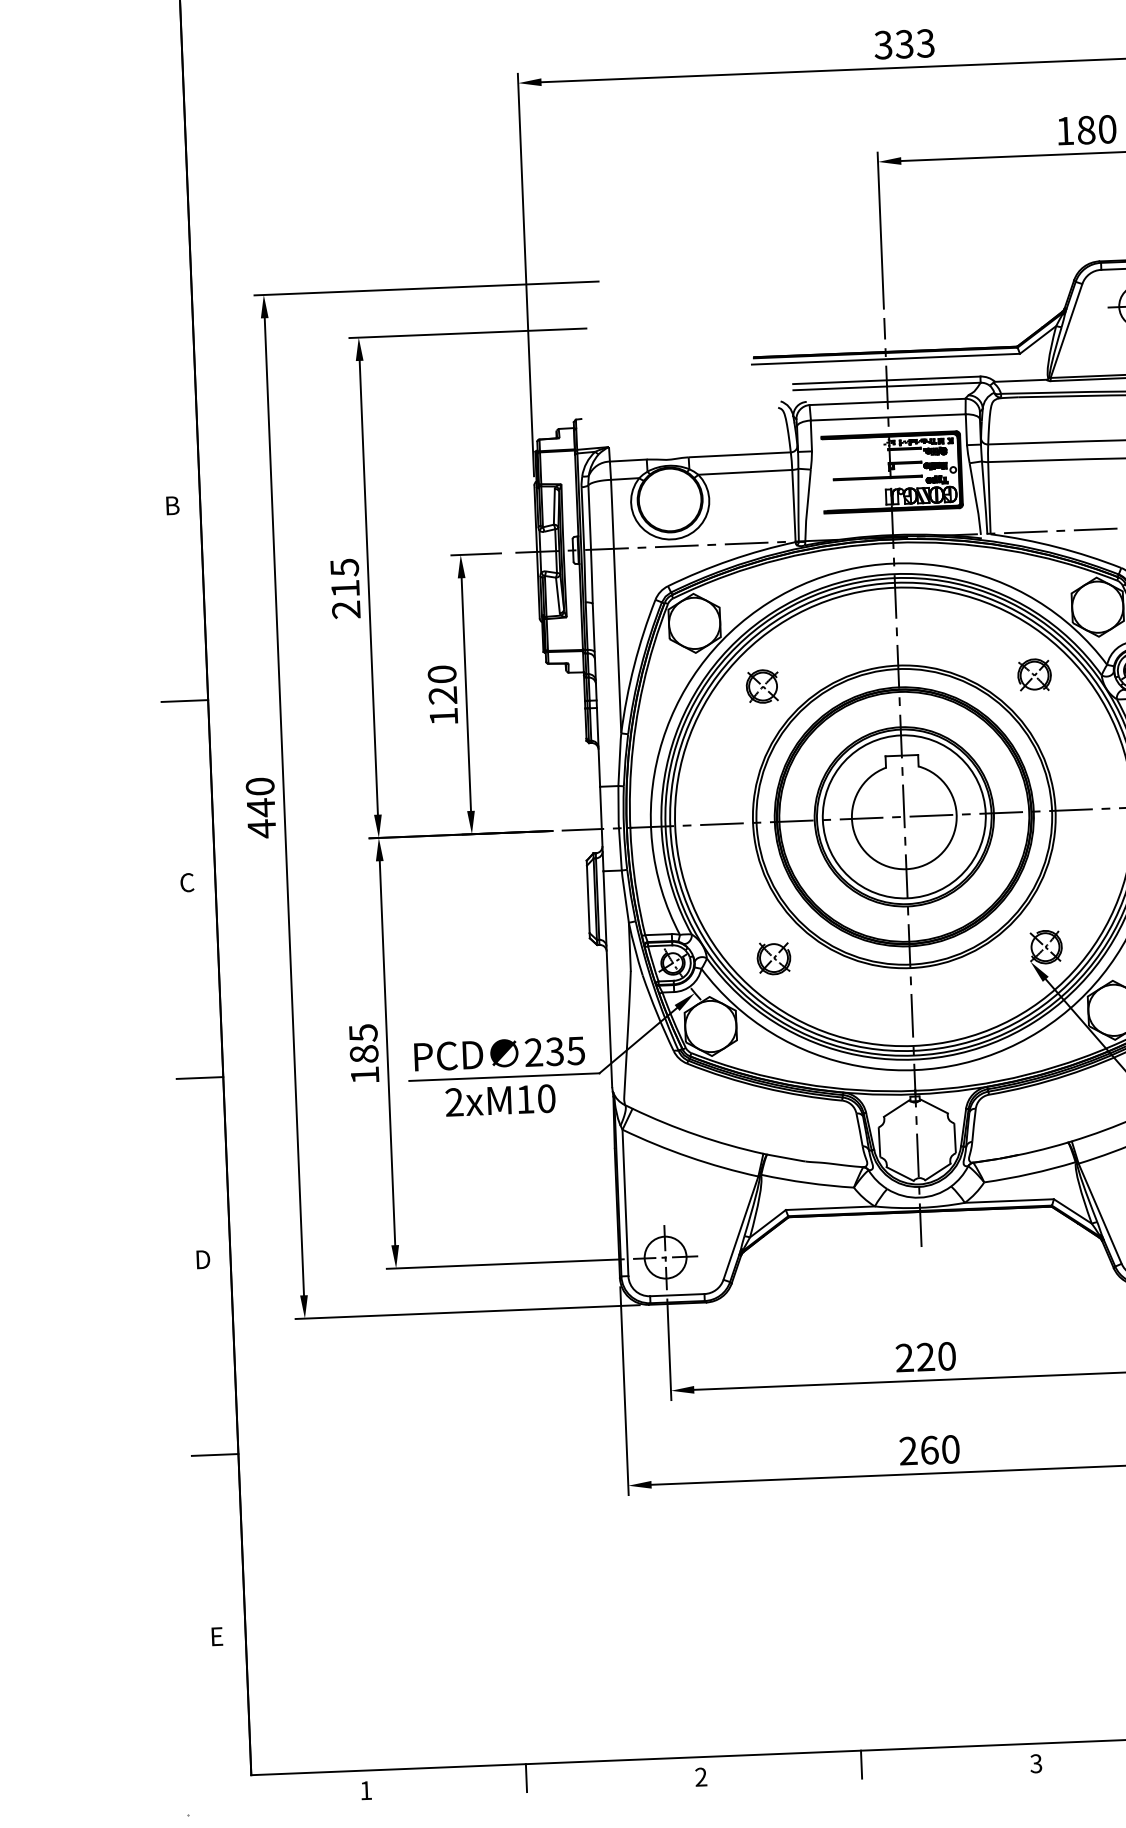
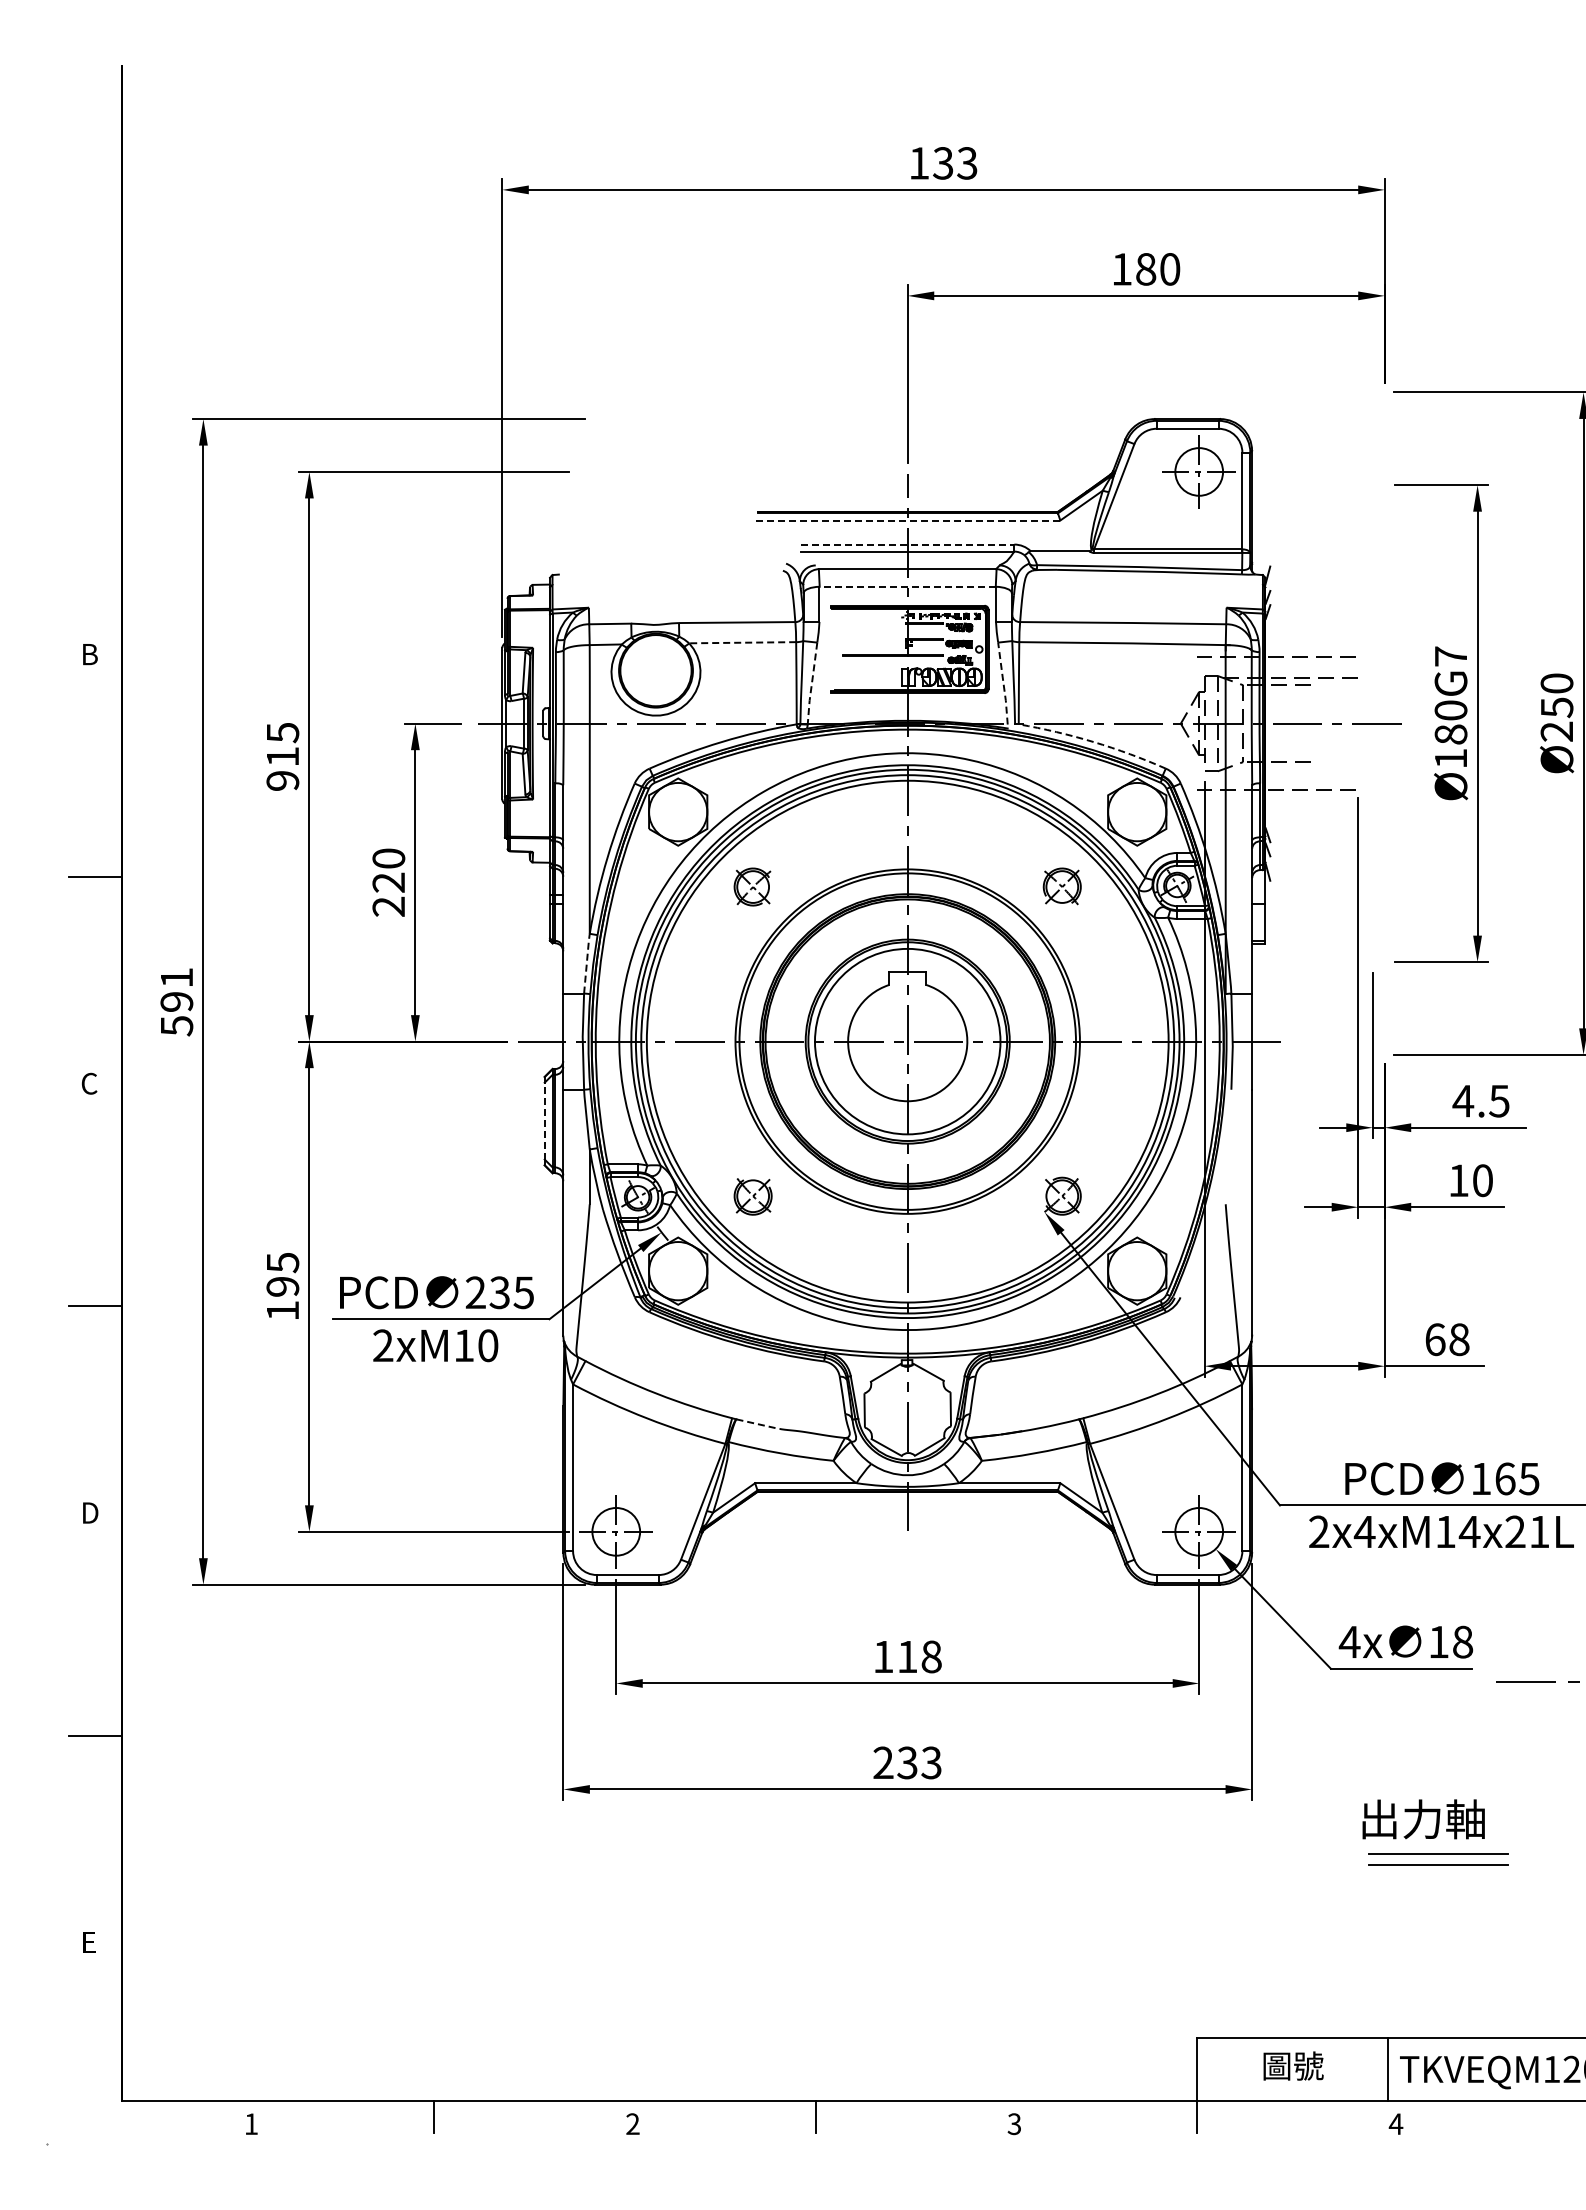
text: (882, 45) -> (918, 163), 333 -> 133
line: (885, 359) -> (907, 520), solid -> dashed
line: (886, 380) -> (907, 544), solid -> dashed
line: (888, 417) -> (907, 586), solid -> dashed
line: (745, 472) -> (742, 642), solid -> dashed
line: (975, 498) -> (1003, 682), solid -> dashed
line: (807, 505) -> (811, 683), solid -> dashed
arc: (1056, 547) -> (1093, 742), solid -> dashed
text: (346, 609) -> (283, 780), 215 -> 915
text: (443, 716) -> (388, 906), 120 -> 220
line: (619, 759) -> (586, 963), solid -> dashed
text: (260, 808) -> (176, 1002), 440 -> 591
line: (588, 898) -> (544, 1120), solid -> dashed
text: (363, 1053) -> (282, 1286), 185 -> 195
line: (786, 1158) -> (758, 1424), solid -> dashed
text: (925, 1356) -> (907, 1656), 220 -> 118
text: (940, 1449) -> (919, 1762), 260 -> 233

